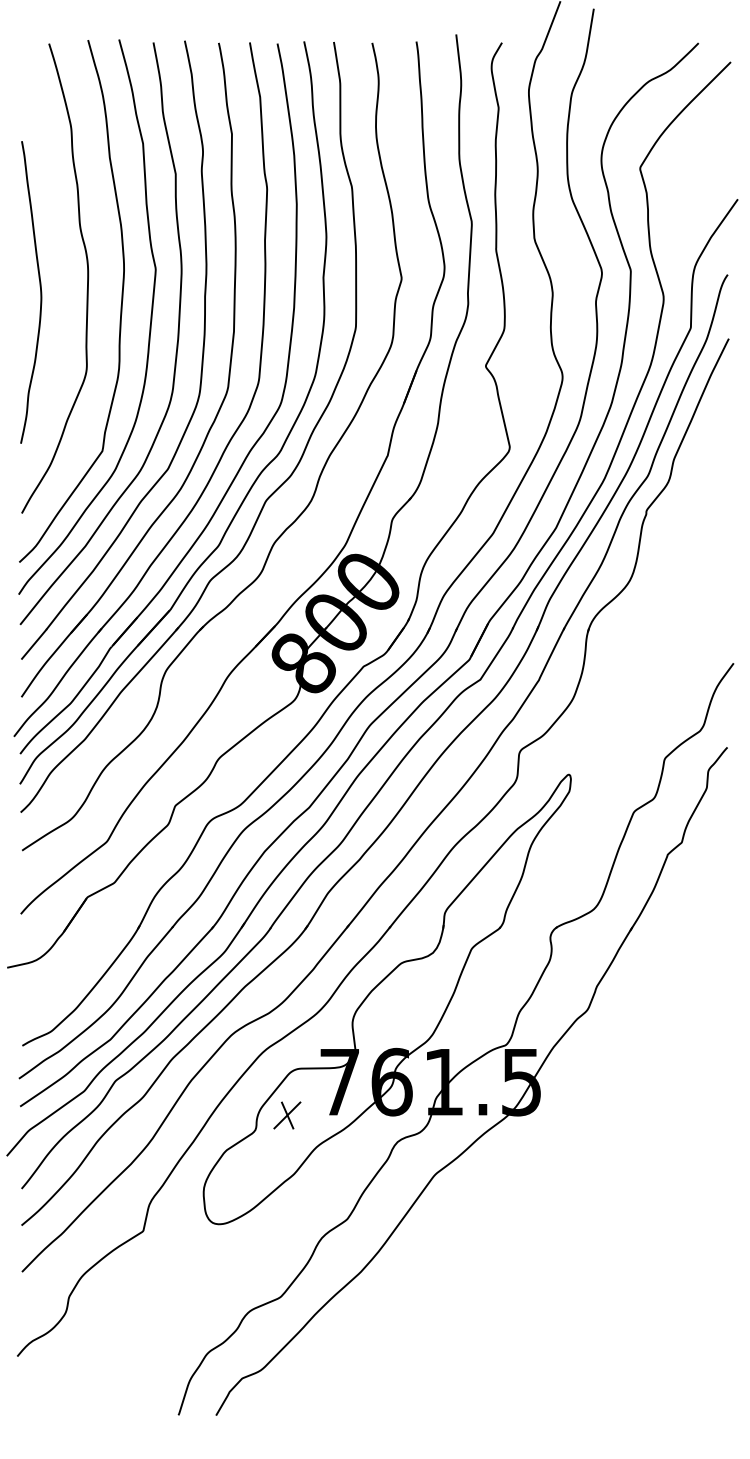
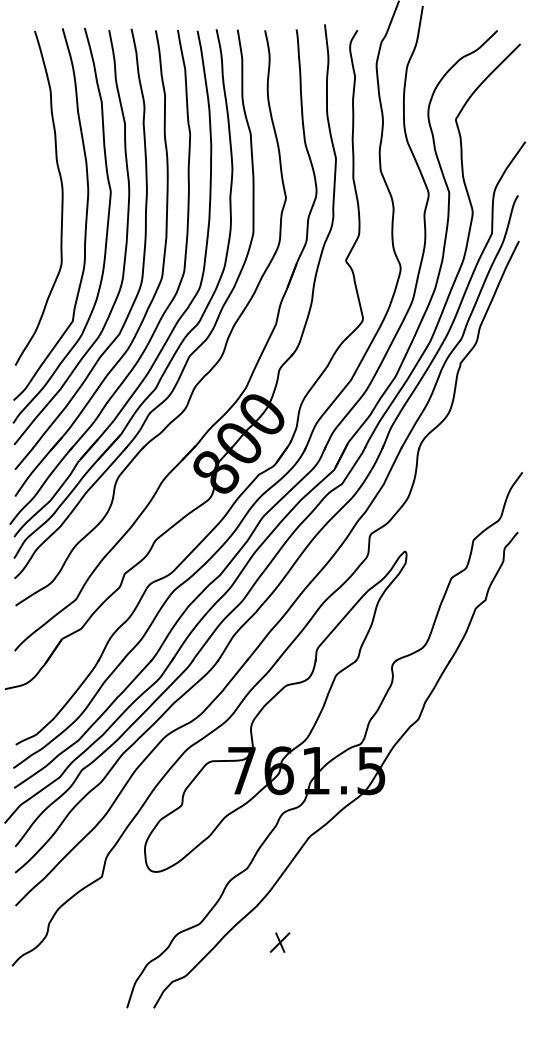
curve: (40, 292) -> (28, 208), removed
part: (287, 1115) -> (280, 942), moved

